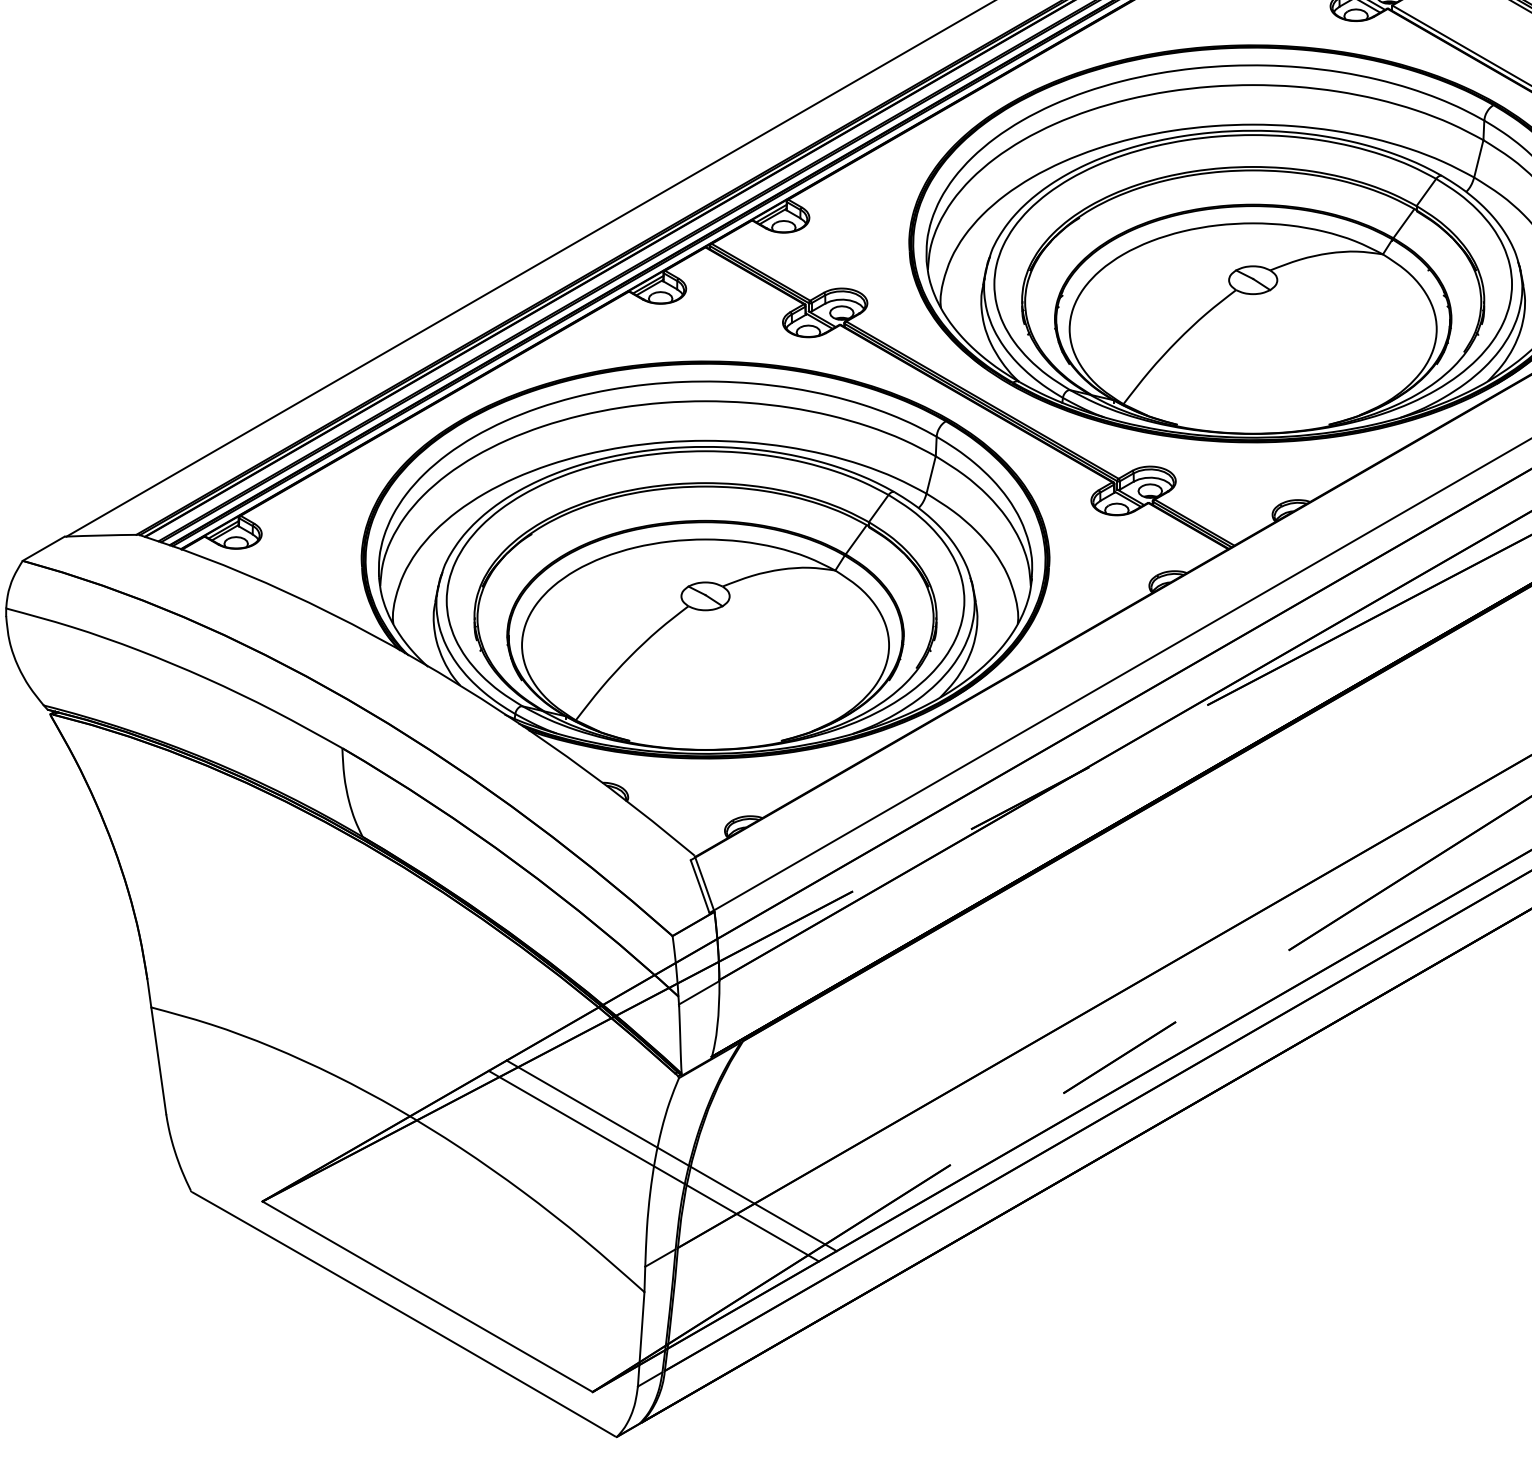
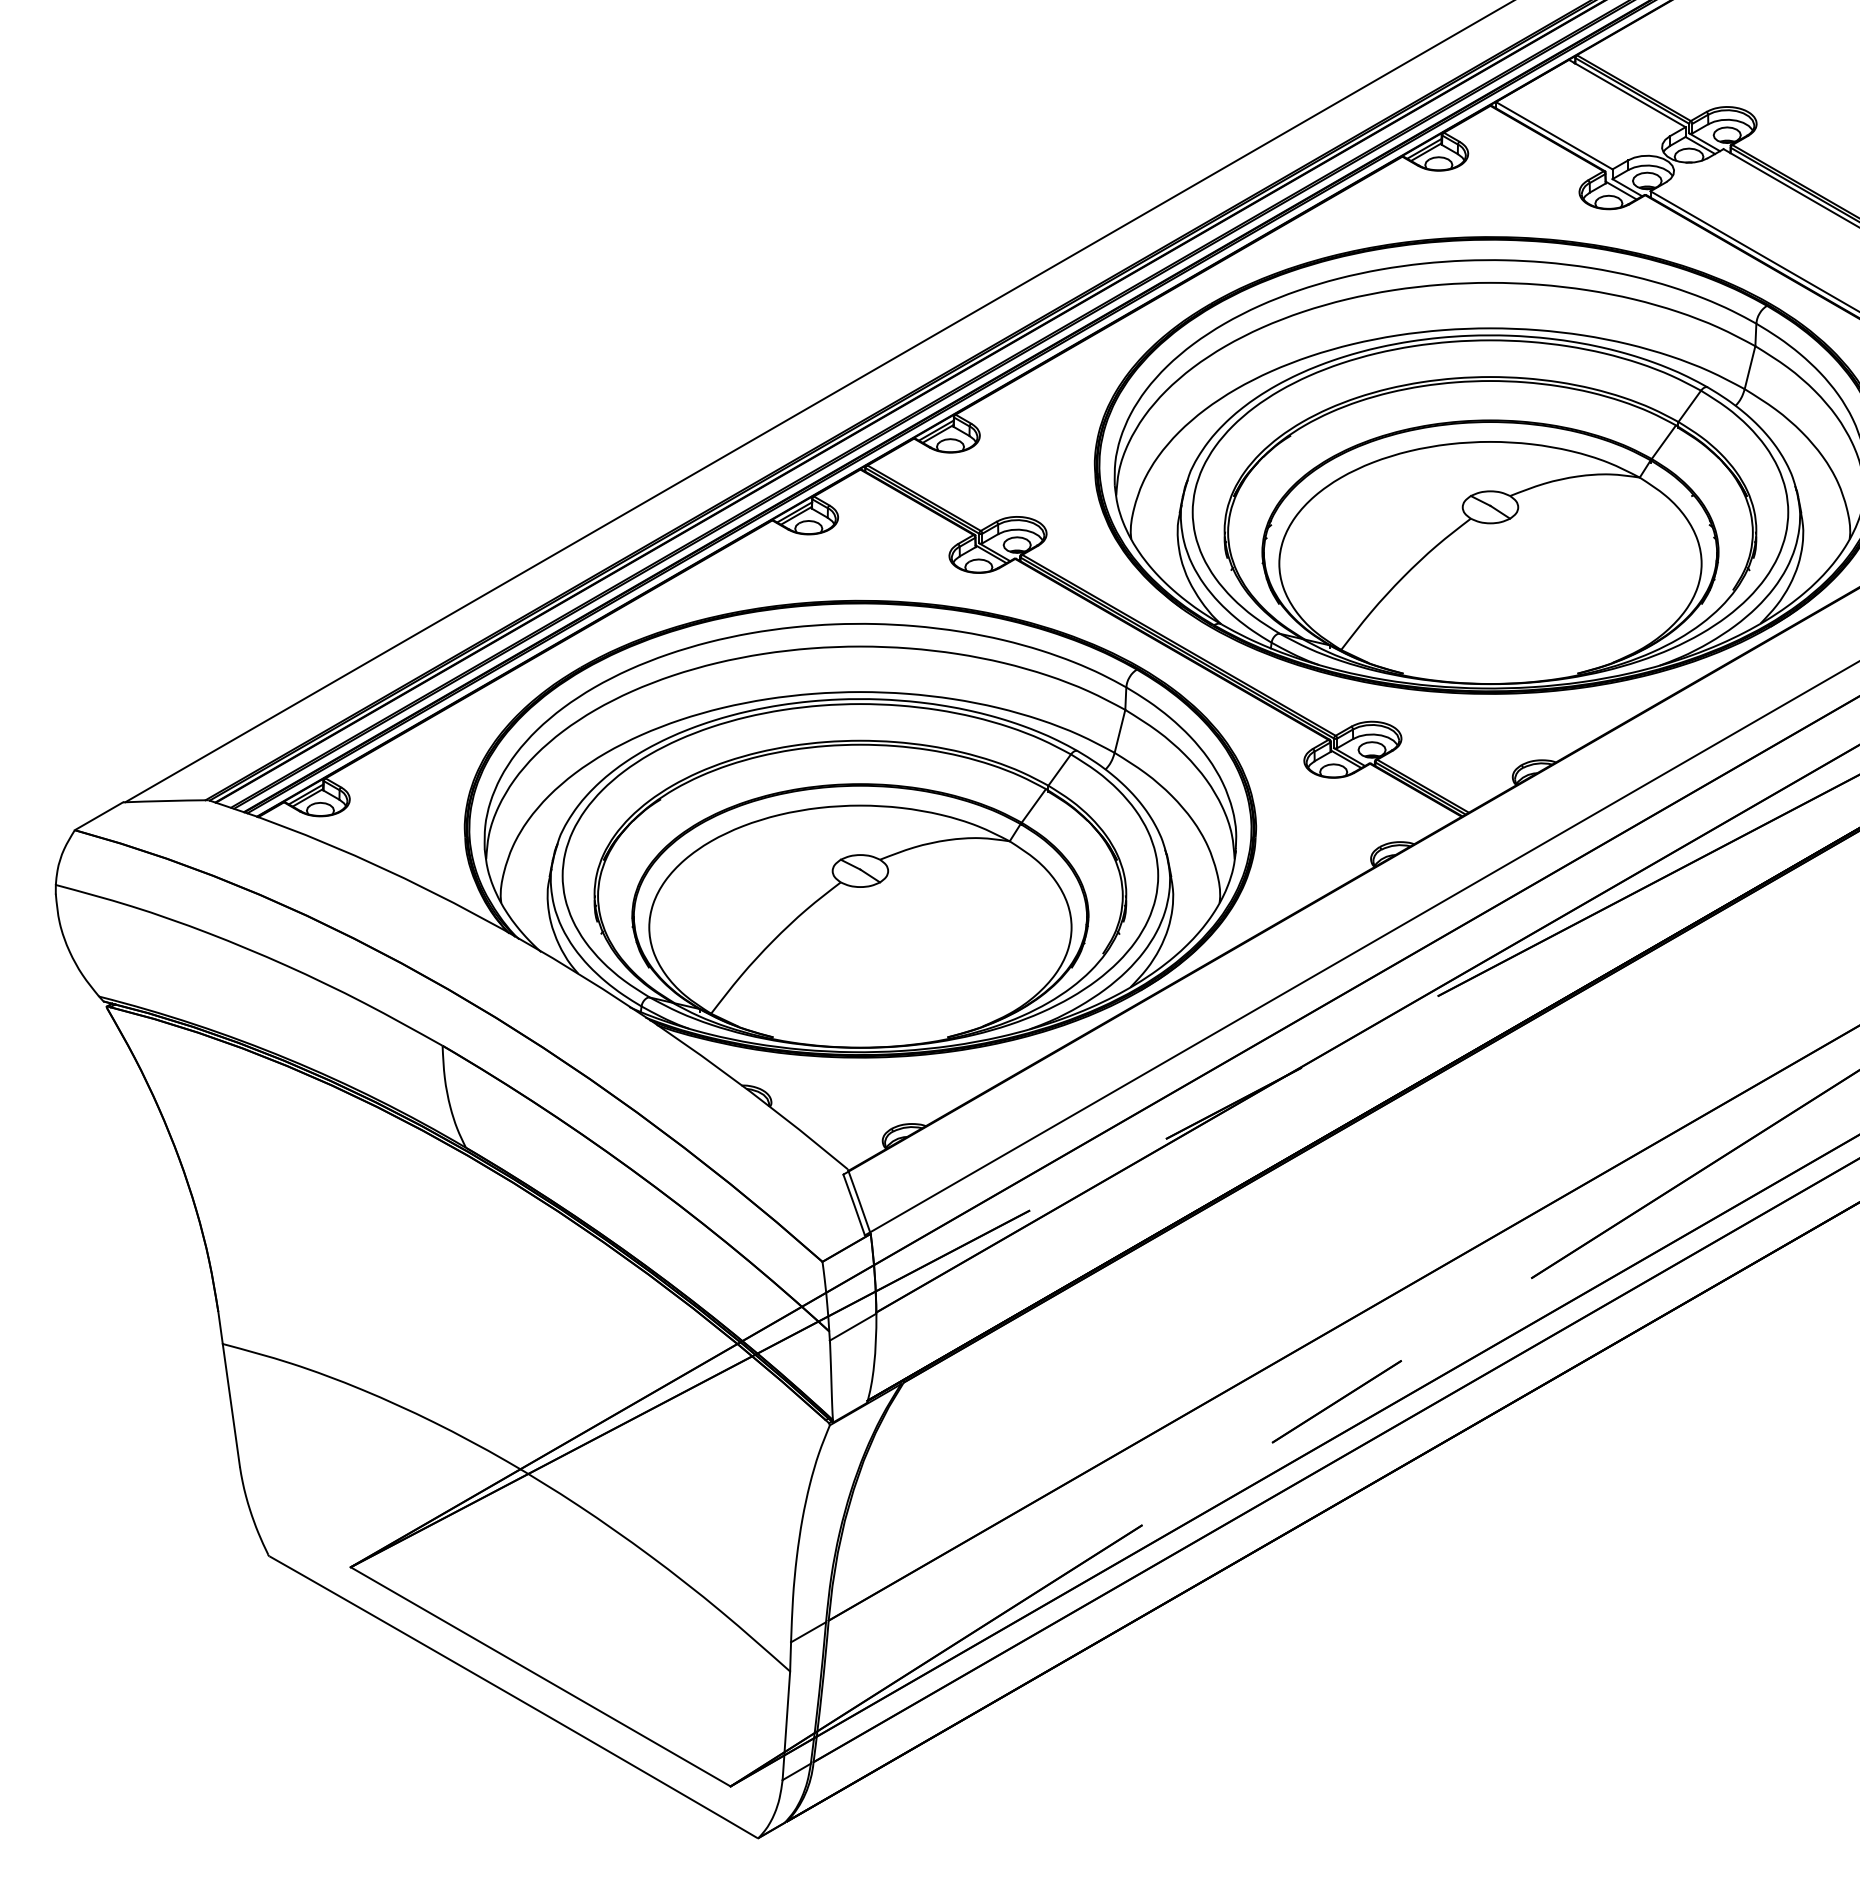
line: (671, 1155) -> (821, 1514), removed
line: (653, 1166) -> (800, 1526), removed

